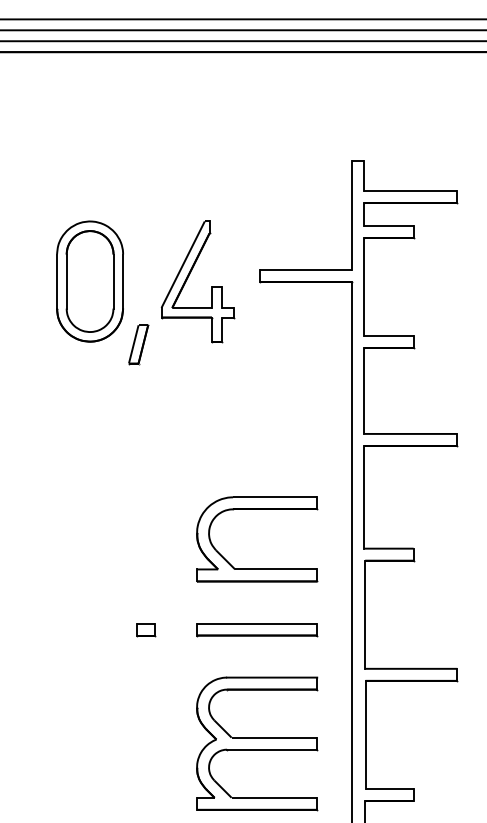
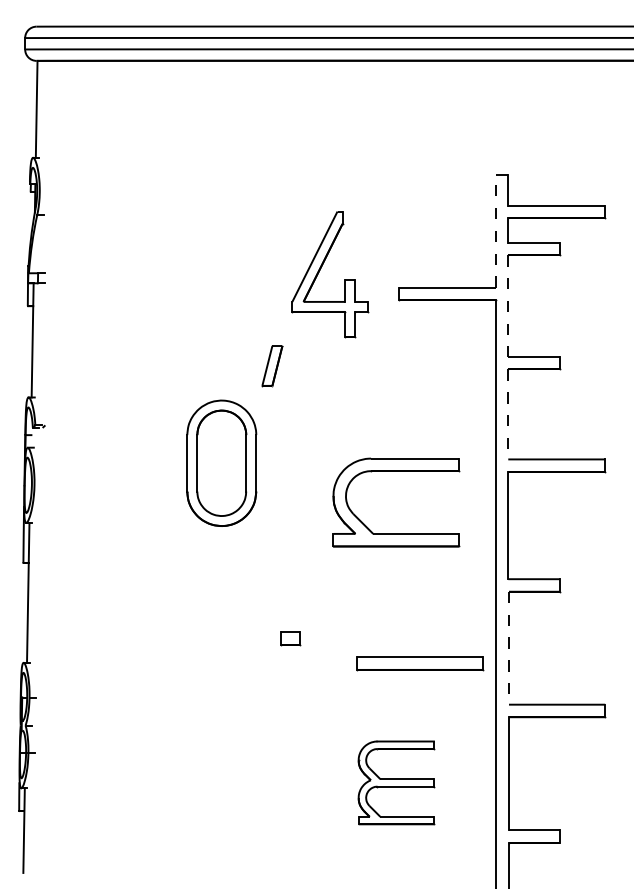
line: (352, 214) -> (495, 230), solid -> dashed
part: (188, 277) -> (320, 270), moved
part: (89, 280) -> (221, 462), moved
line: (364, 287) -> (508, 306), solid -> dashed
line: (364, 390) -> (508, 414), solid -> dashed
part: (257, 509) -> (396, 471), moved
line: (365, 615) -> (509, 648), solid -> dashed
part: (146, 629) -> (290, 638), moved
part: (257, 629) -> (420, 663), moved
part: (257, 743) -> (396, 782), size x0.6

